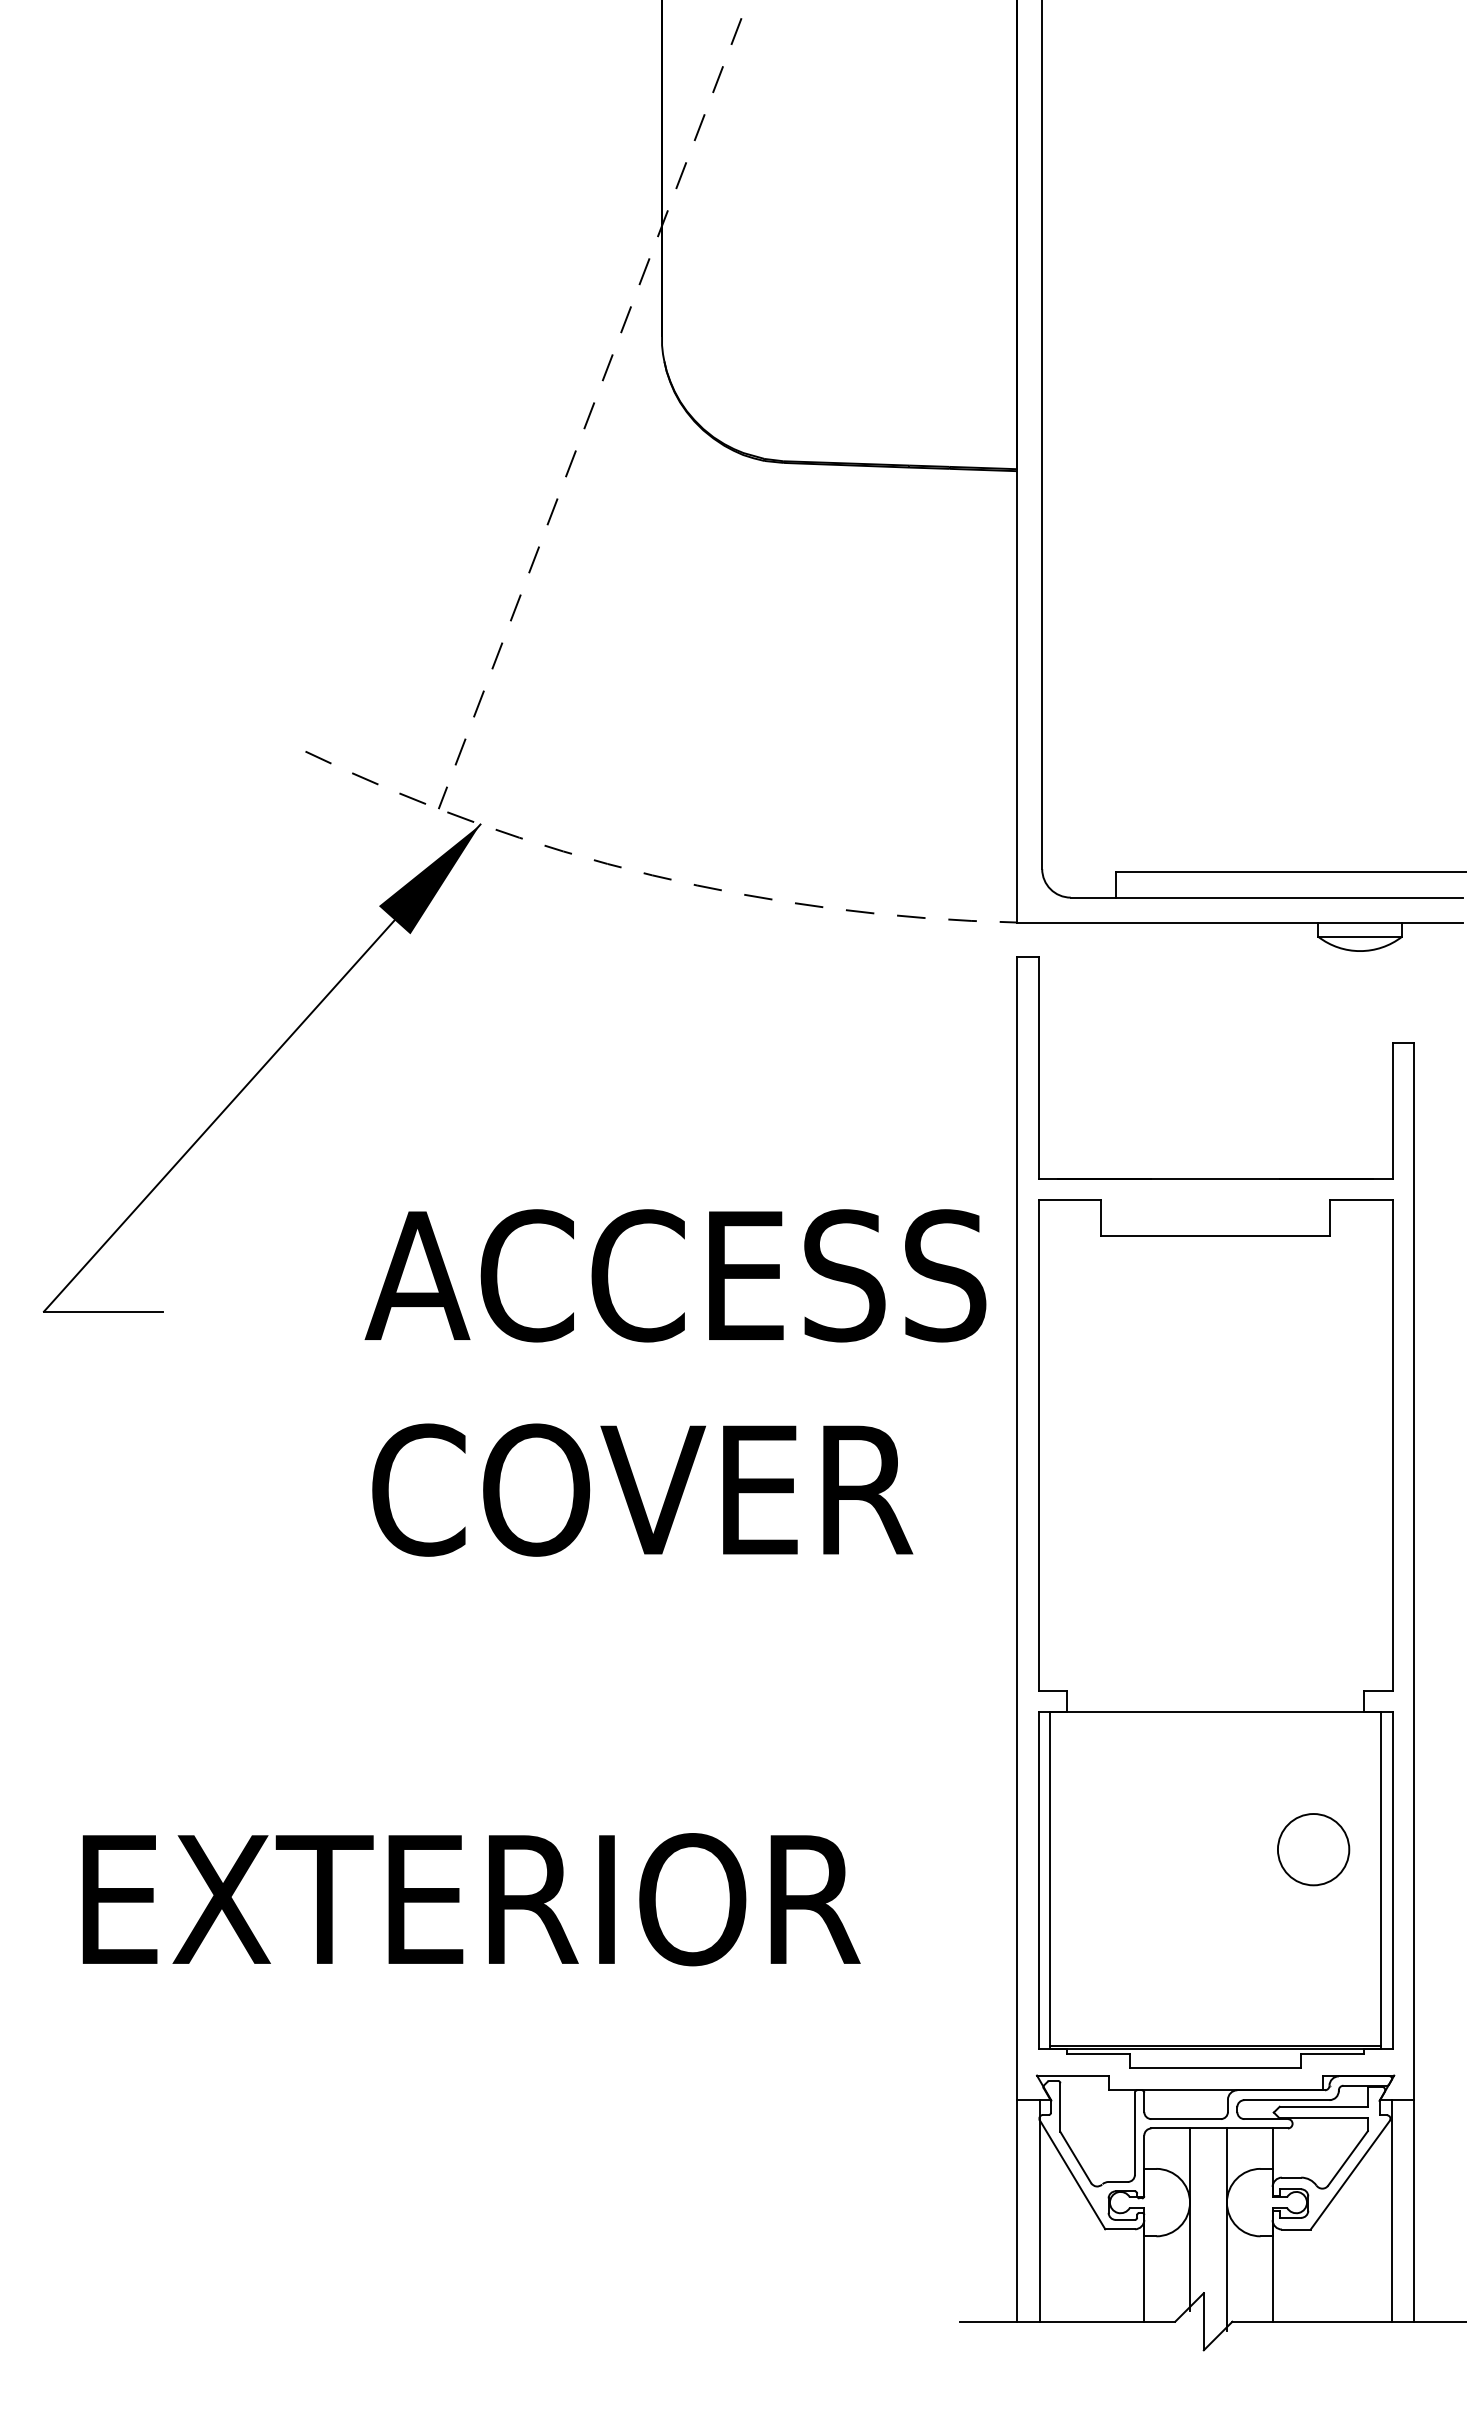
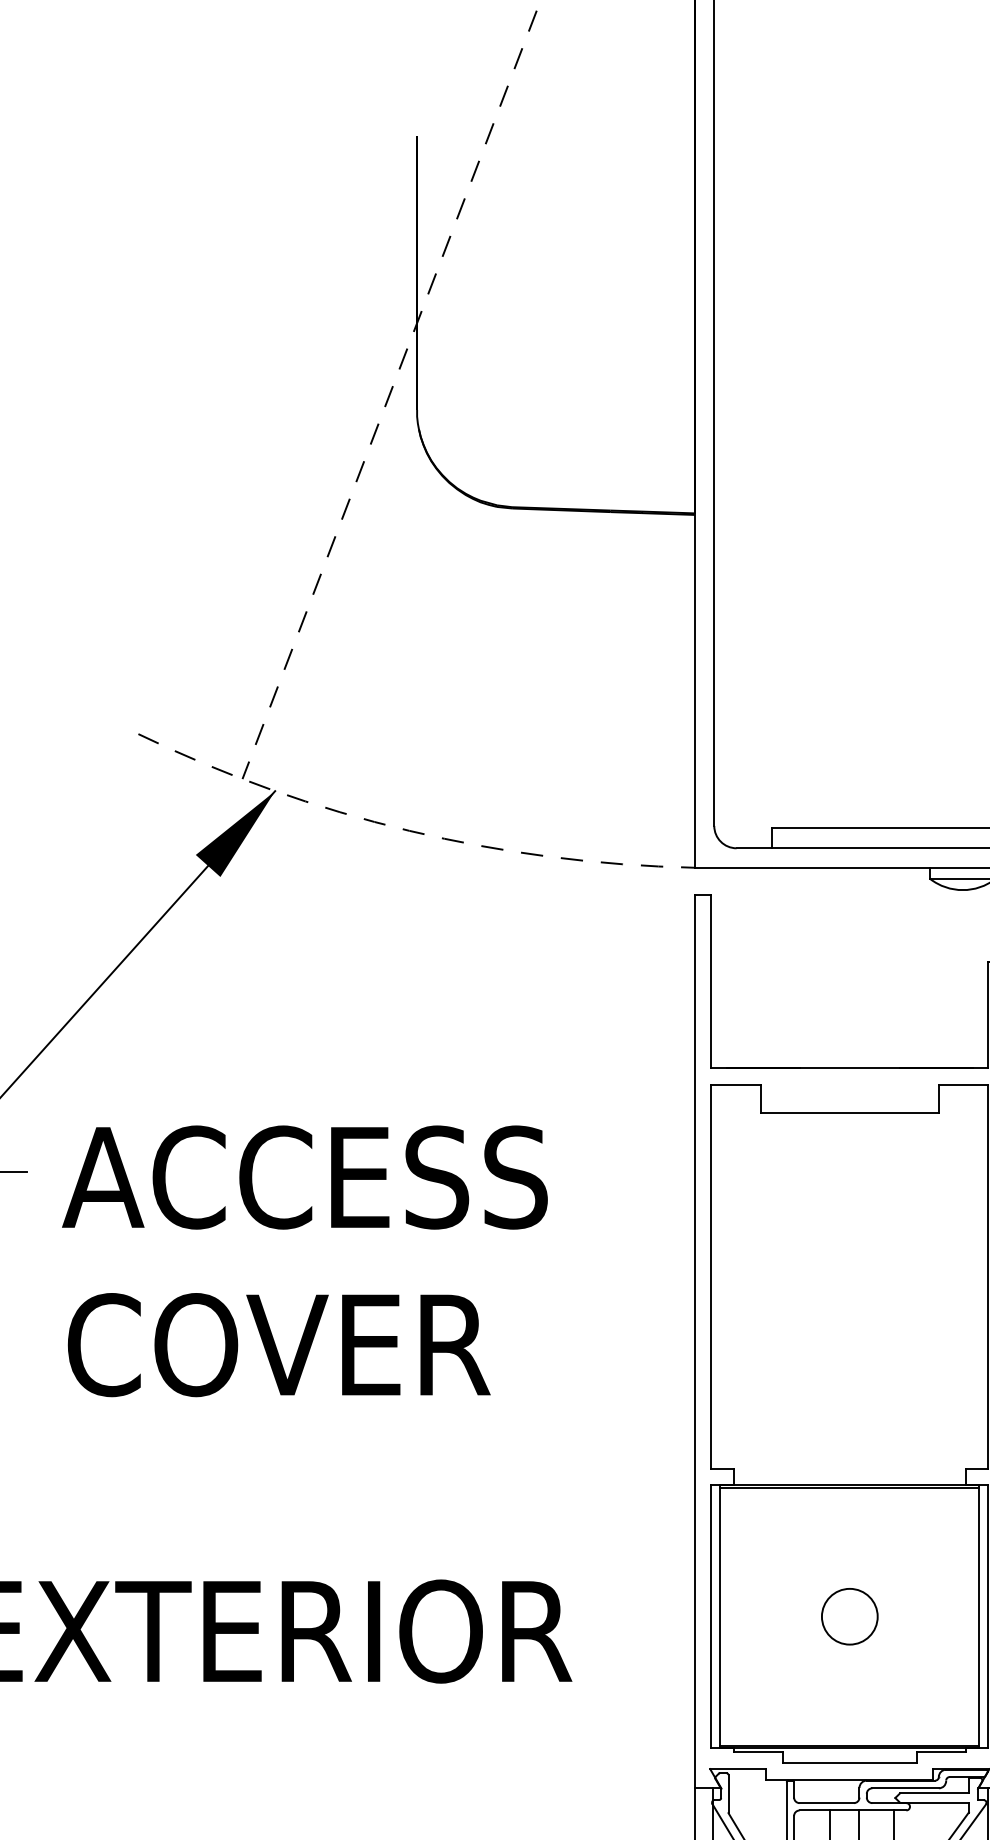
text: (675, 1382) -> (304, 1260), moved
line: (1215, 1715) -> (849, 1487), added
circle: (1313, 1849) -> (849, 1616), moved

